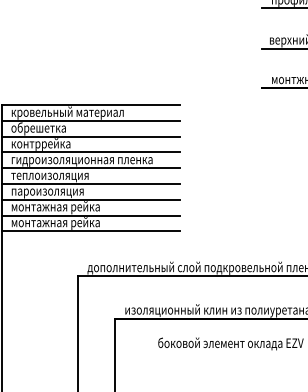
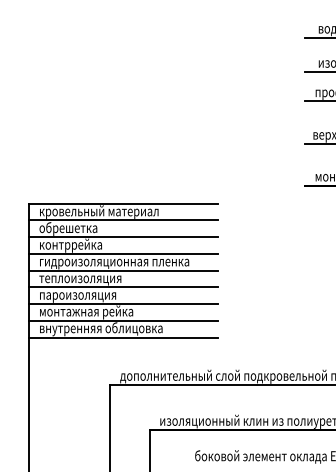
text: (69, 223) -> (101, 329), монтажная рейка -> внутренняя облицовка

